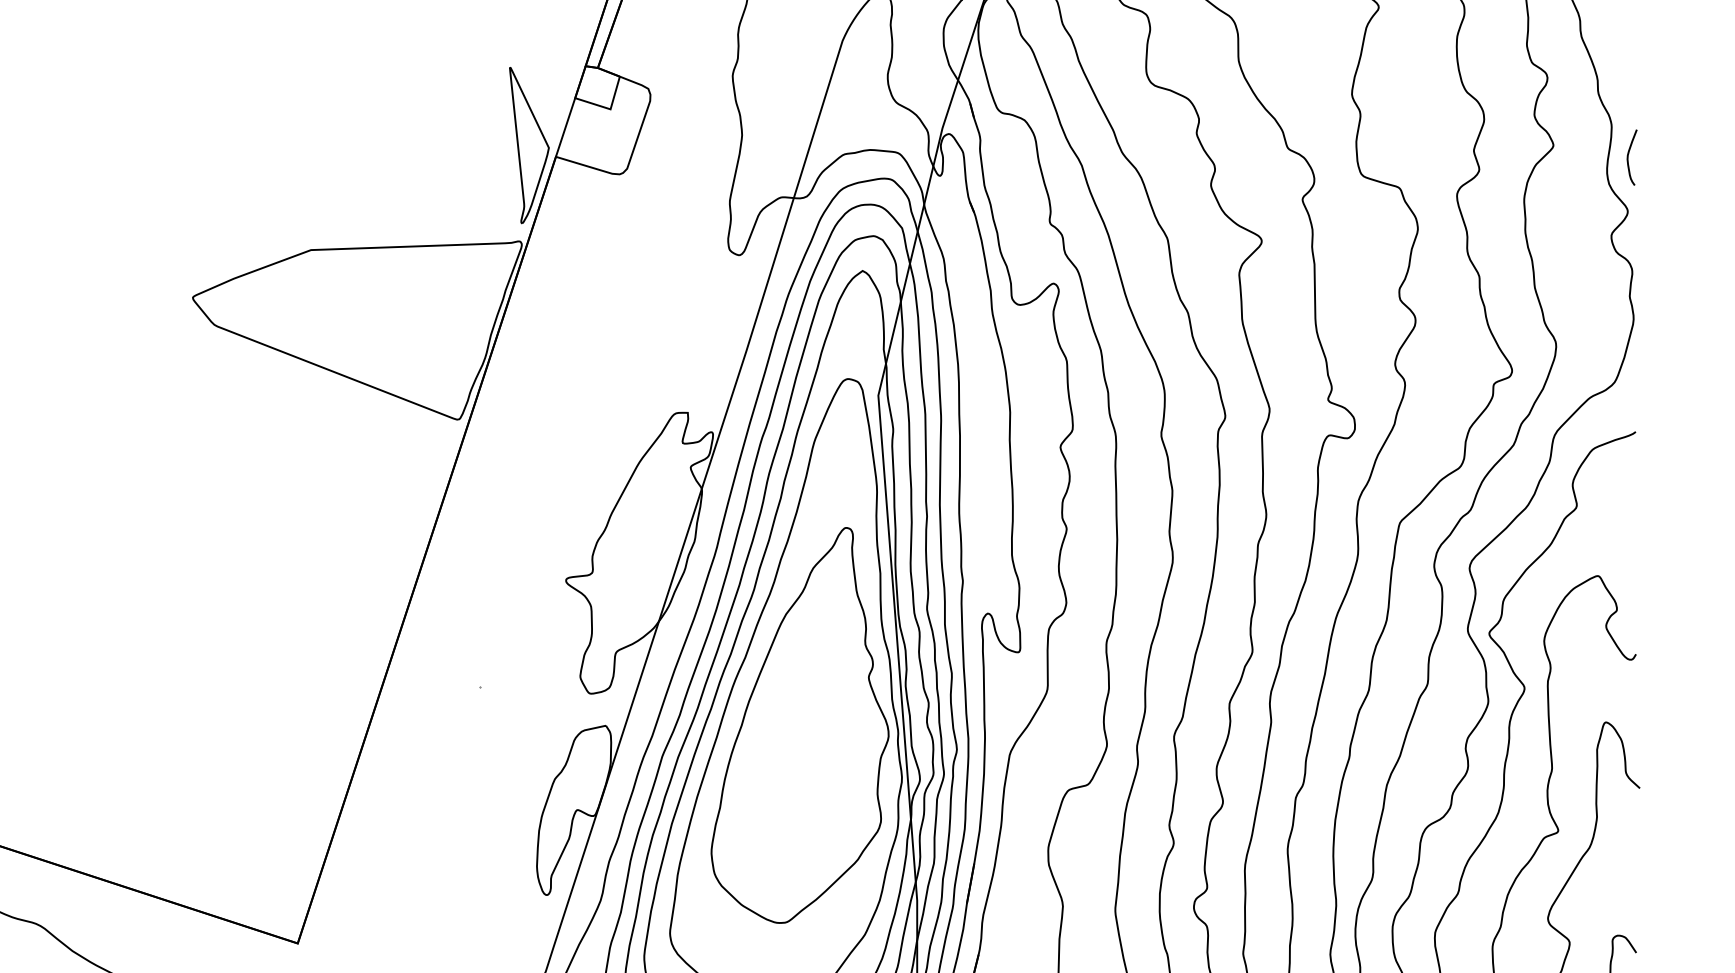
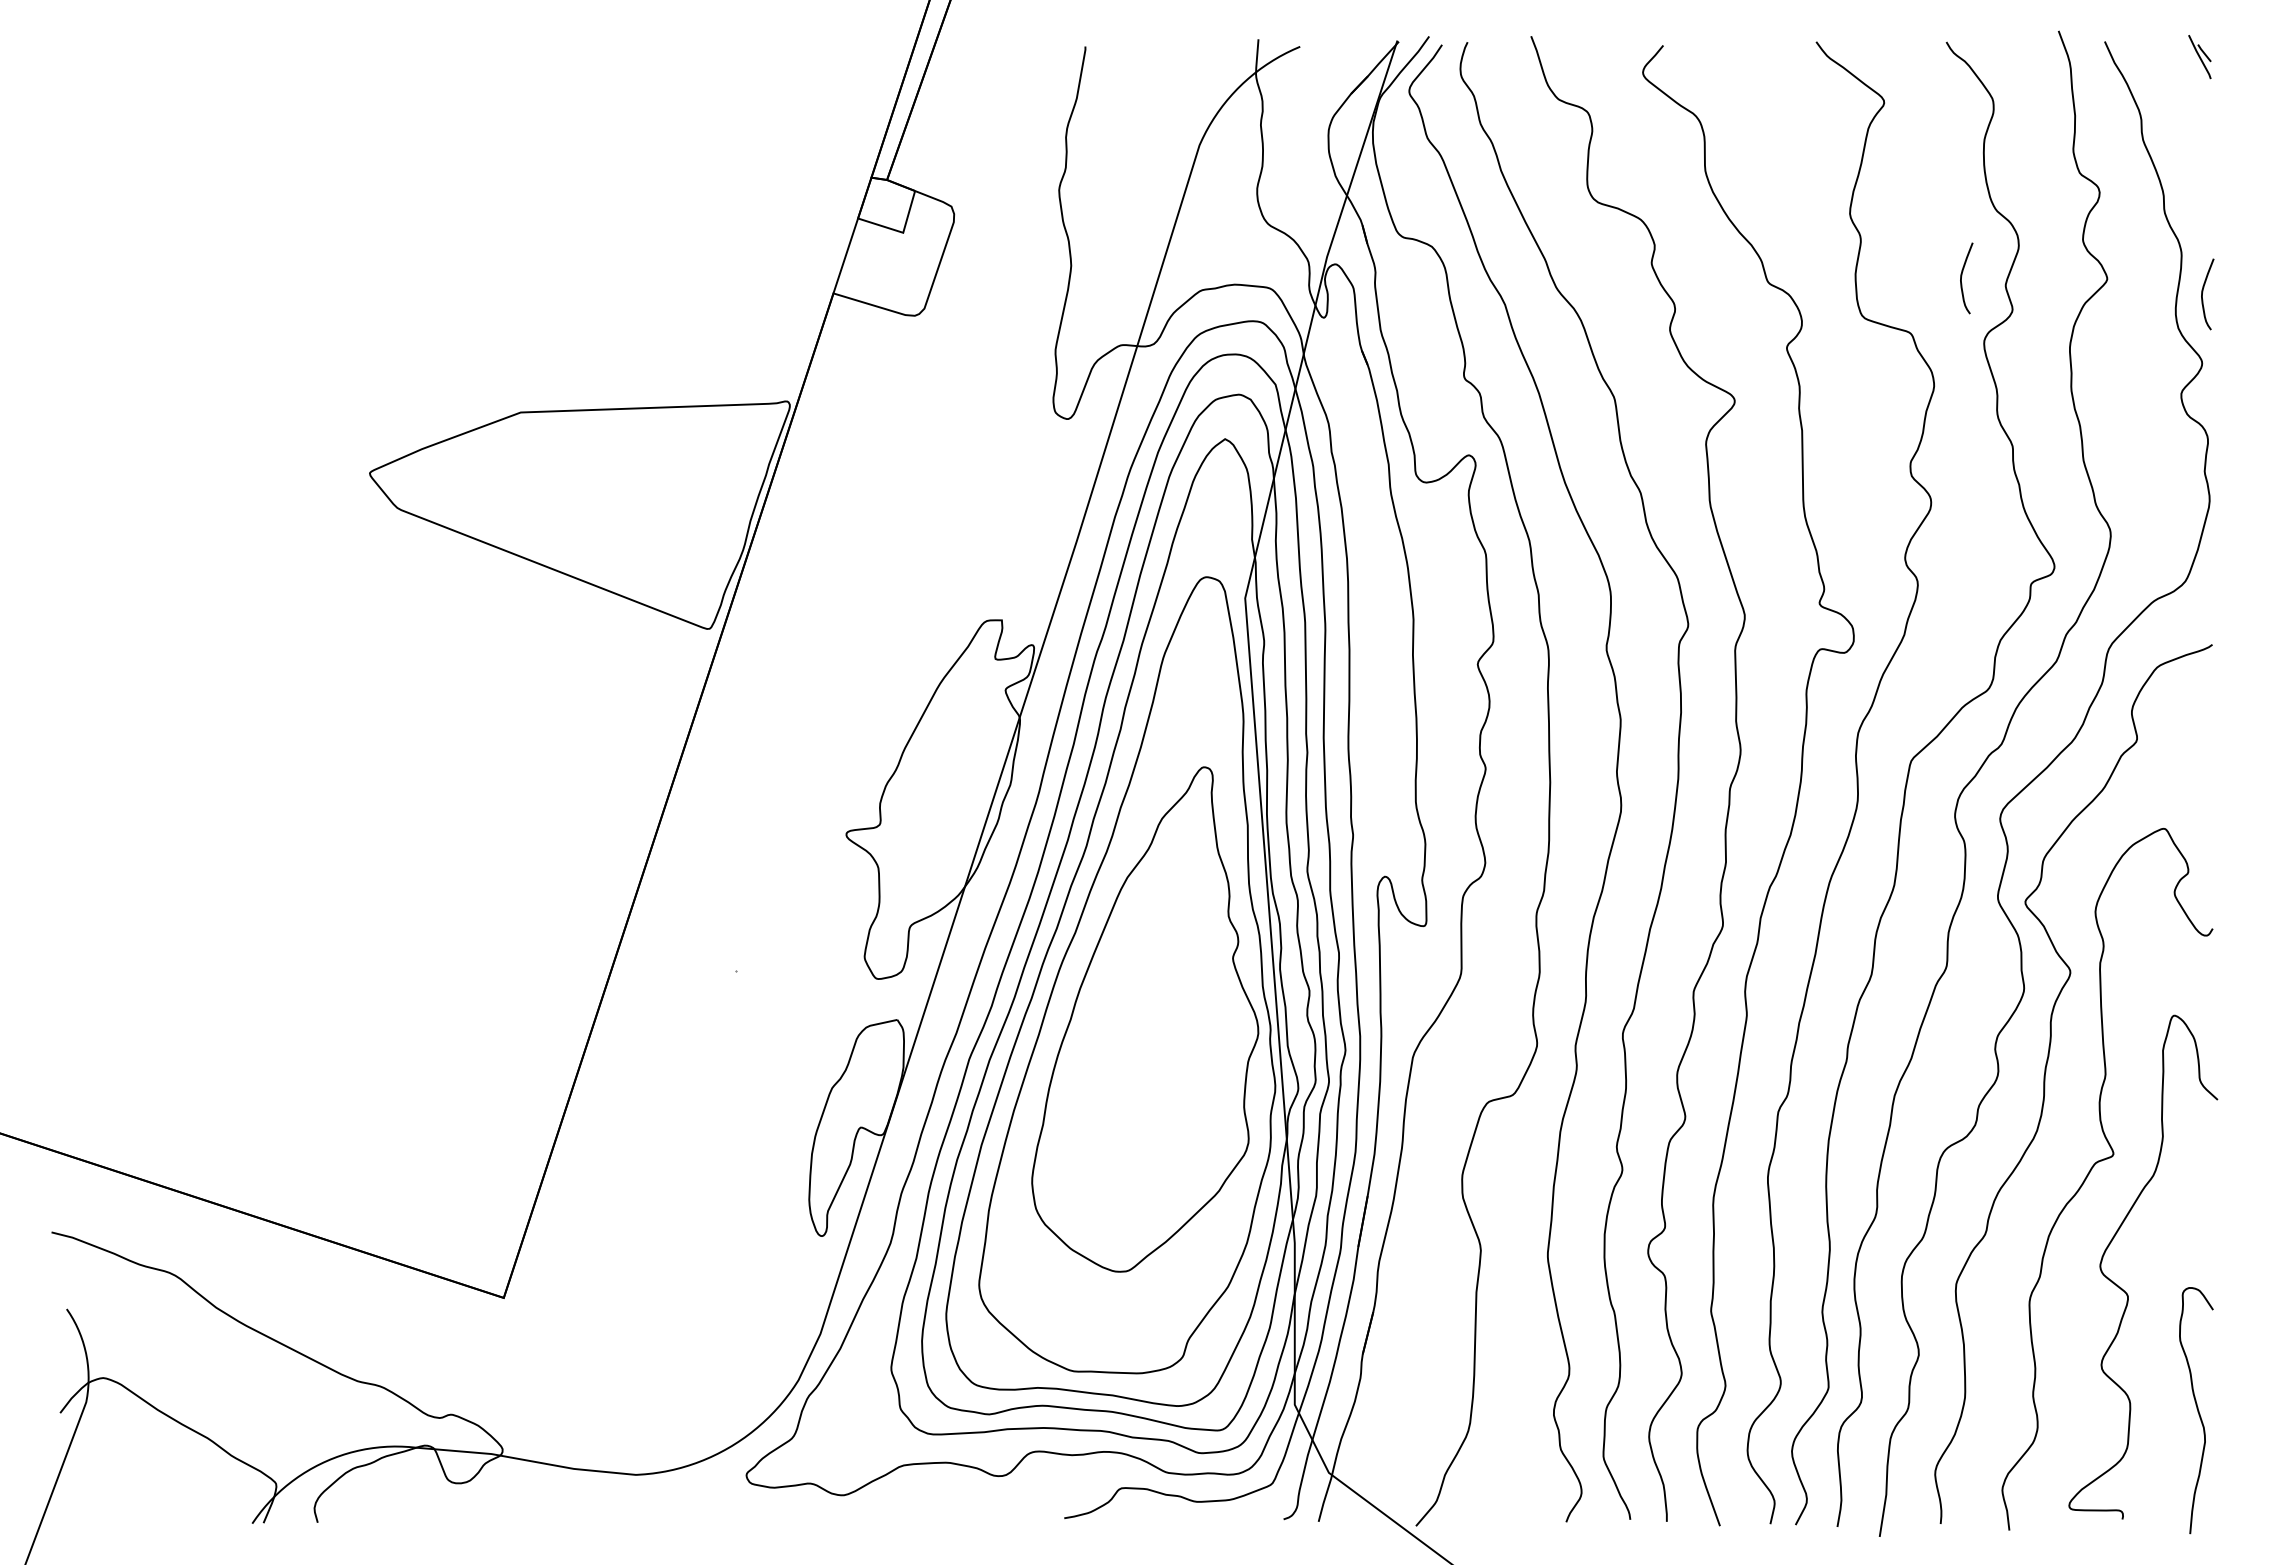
curve: (1440, 143) -> (1962, 276), added
part: (529, 145) -> (799, 278), removed

